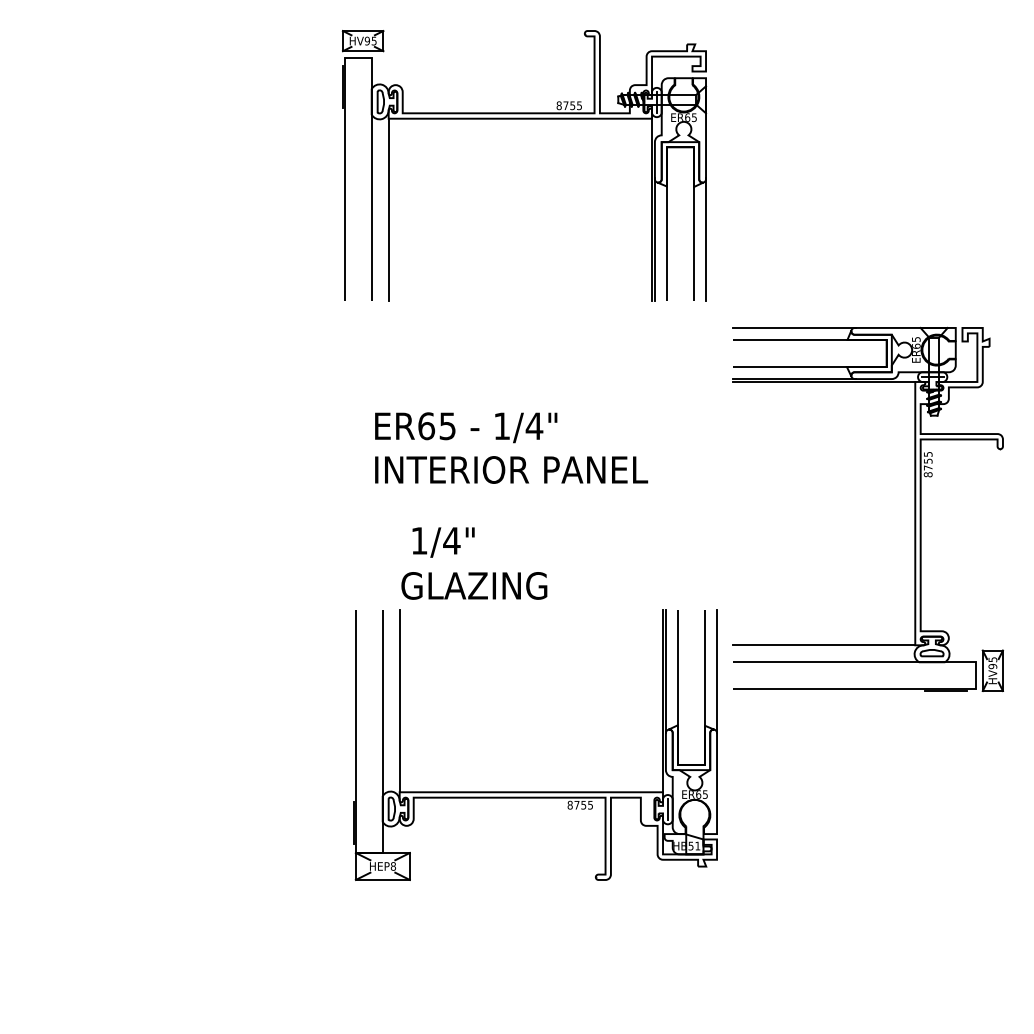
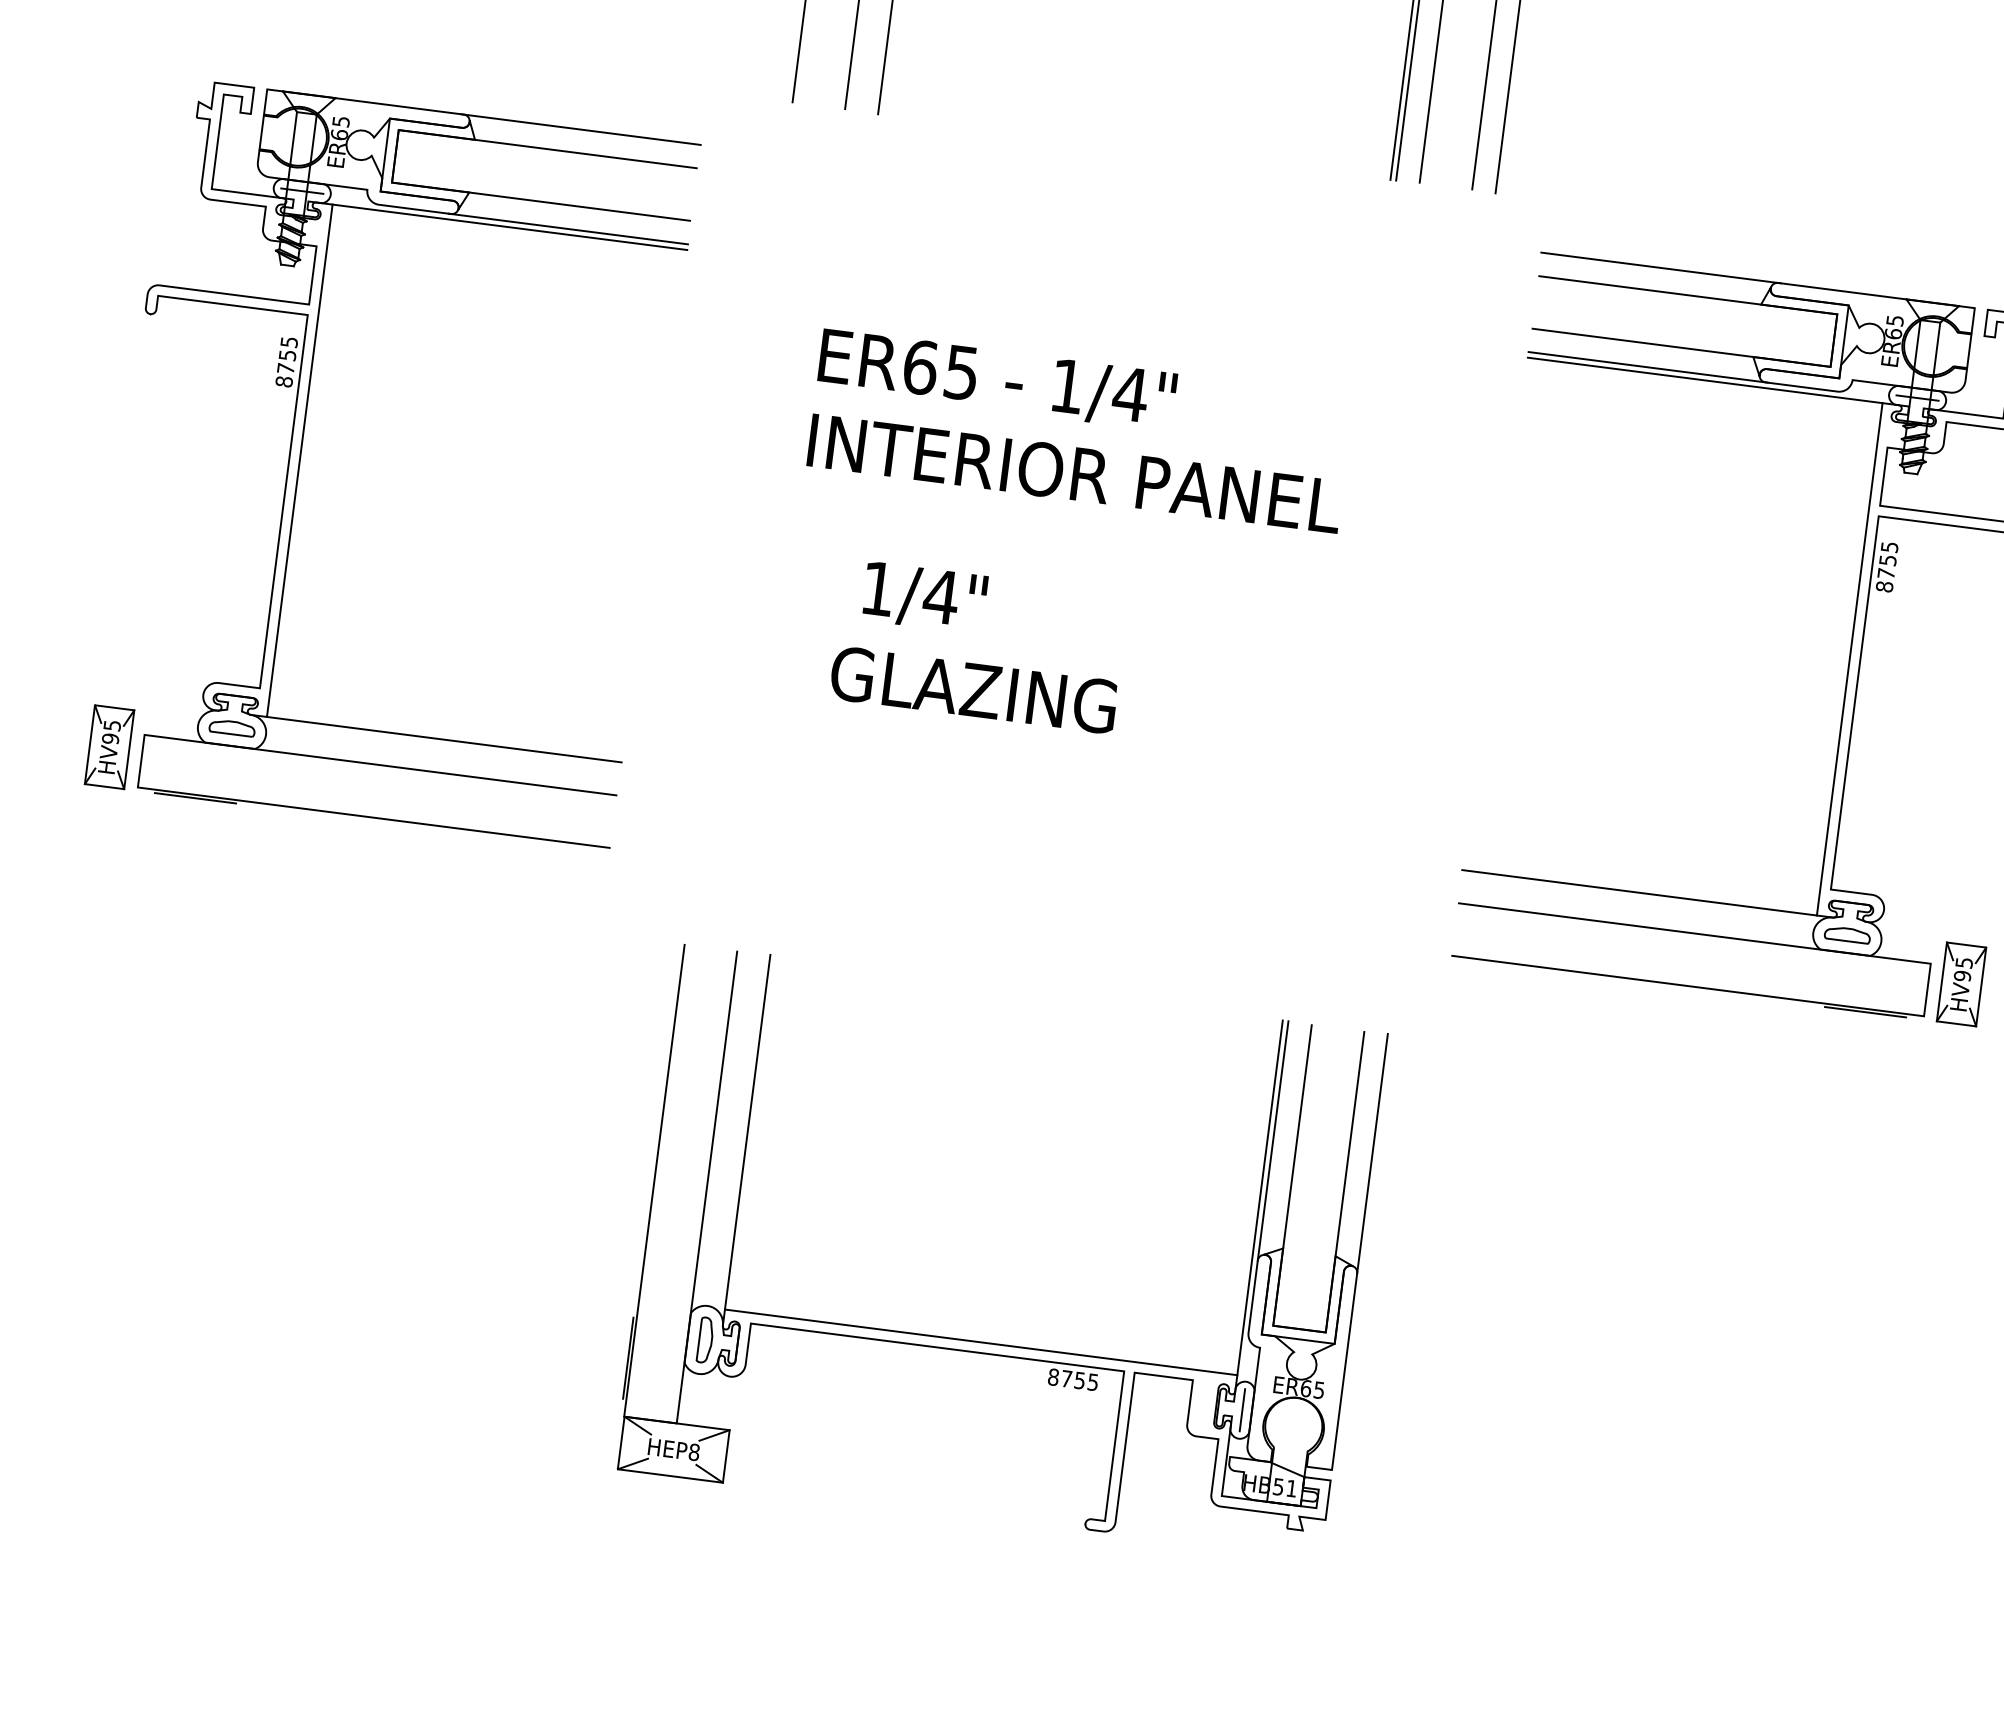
part: (119, 509) -> (302, 452), added
part: (535, 791) -> (989, 1341), moved

